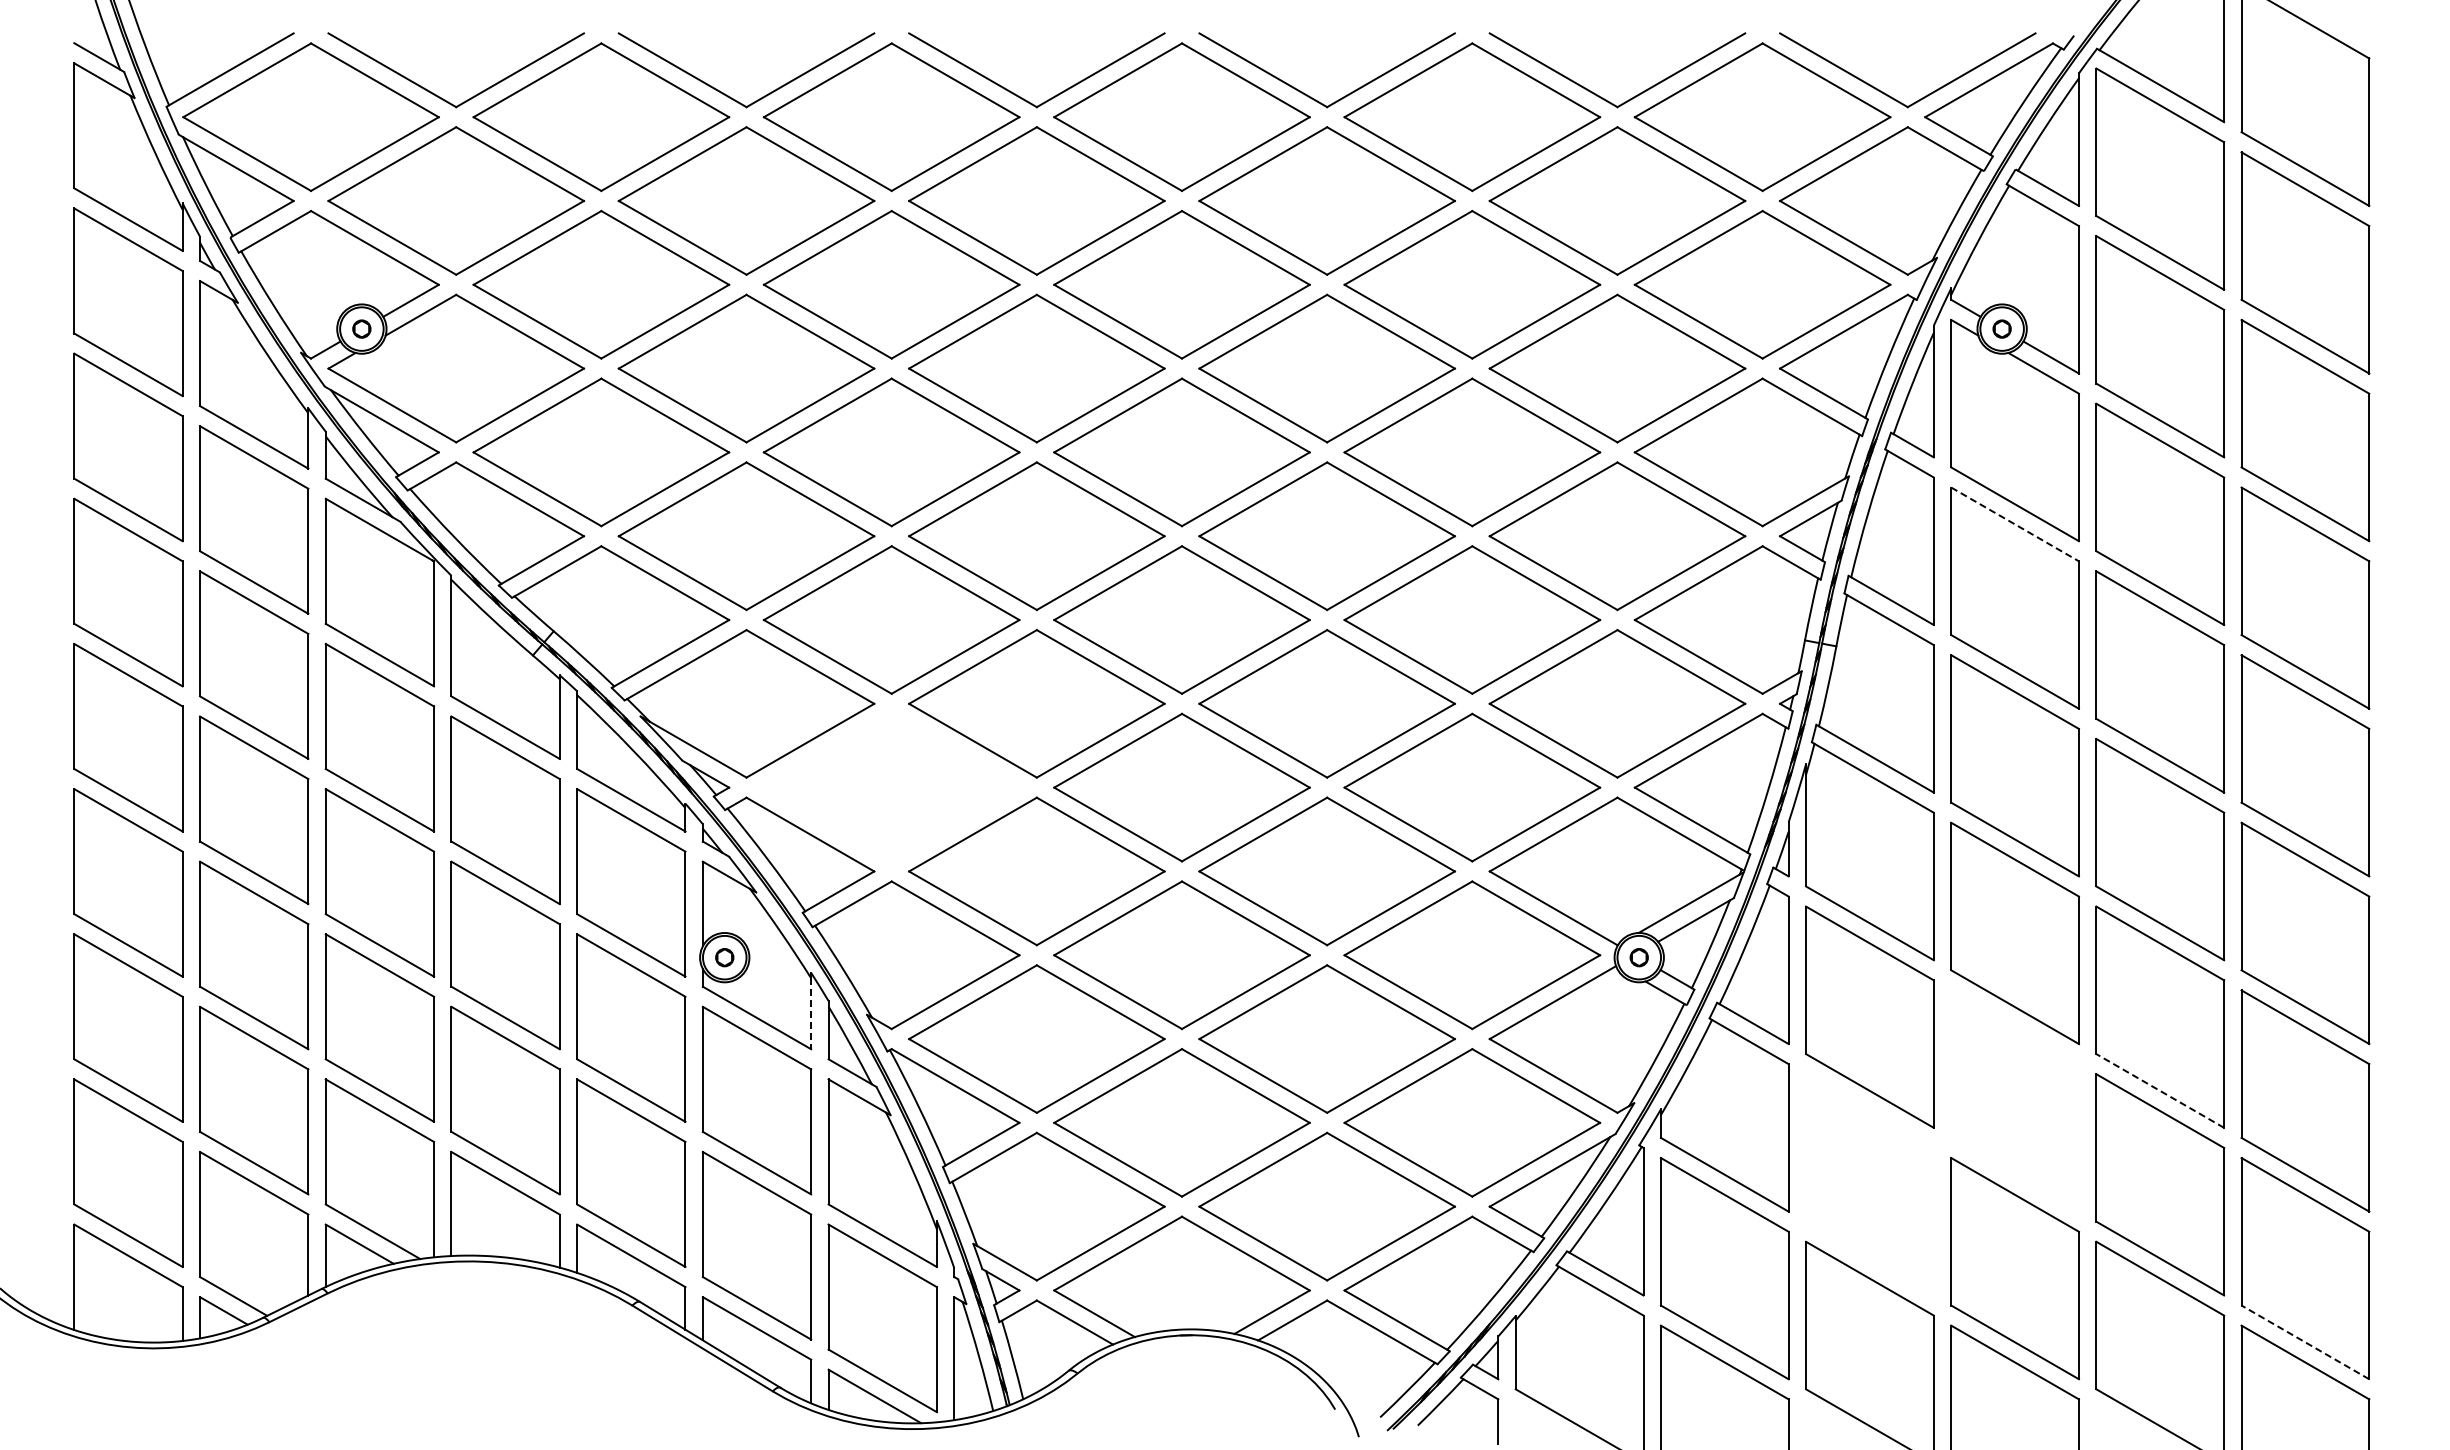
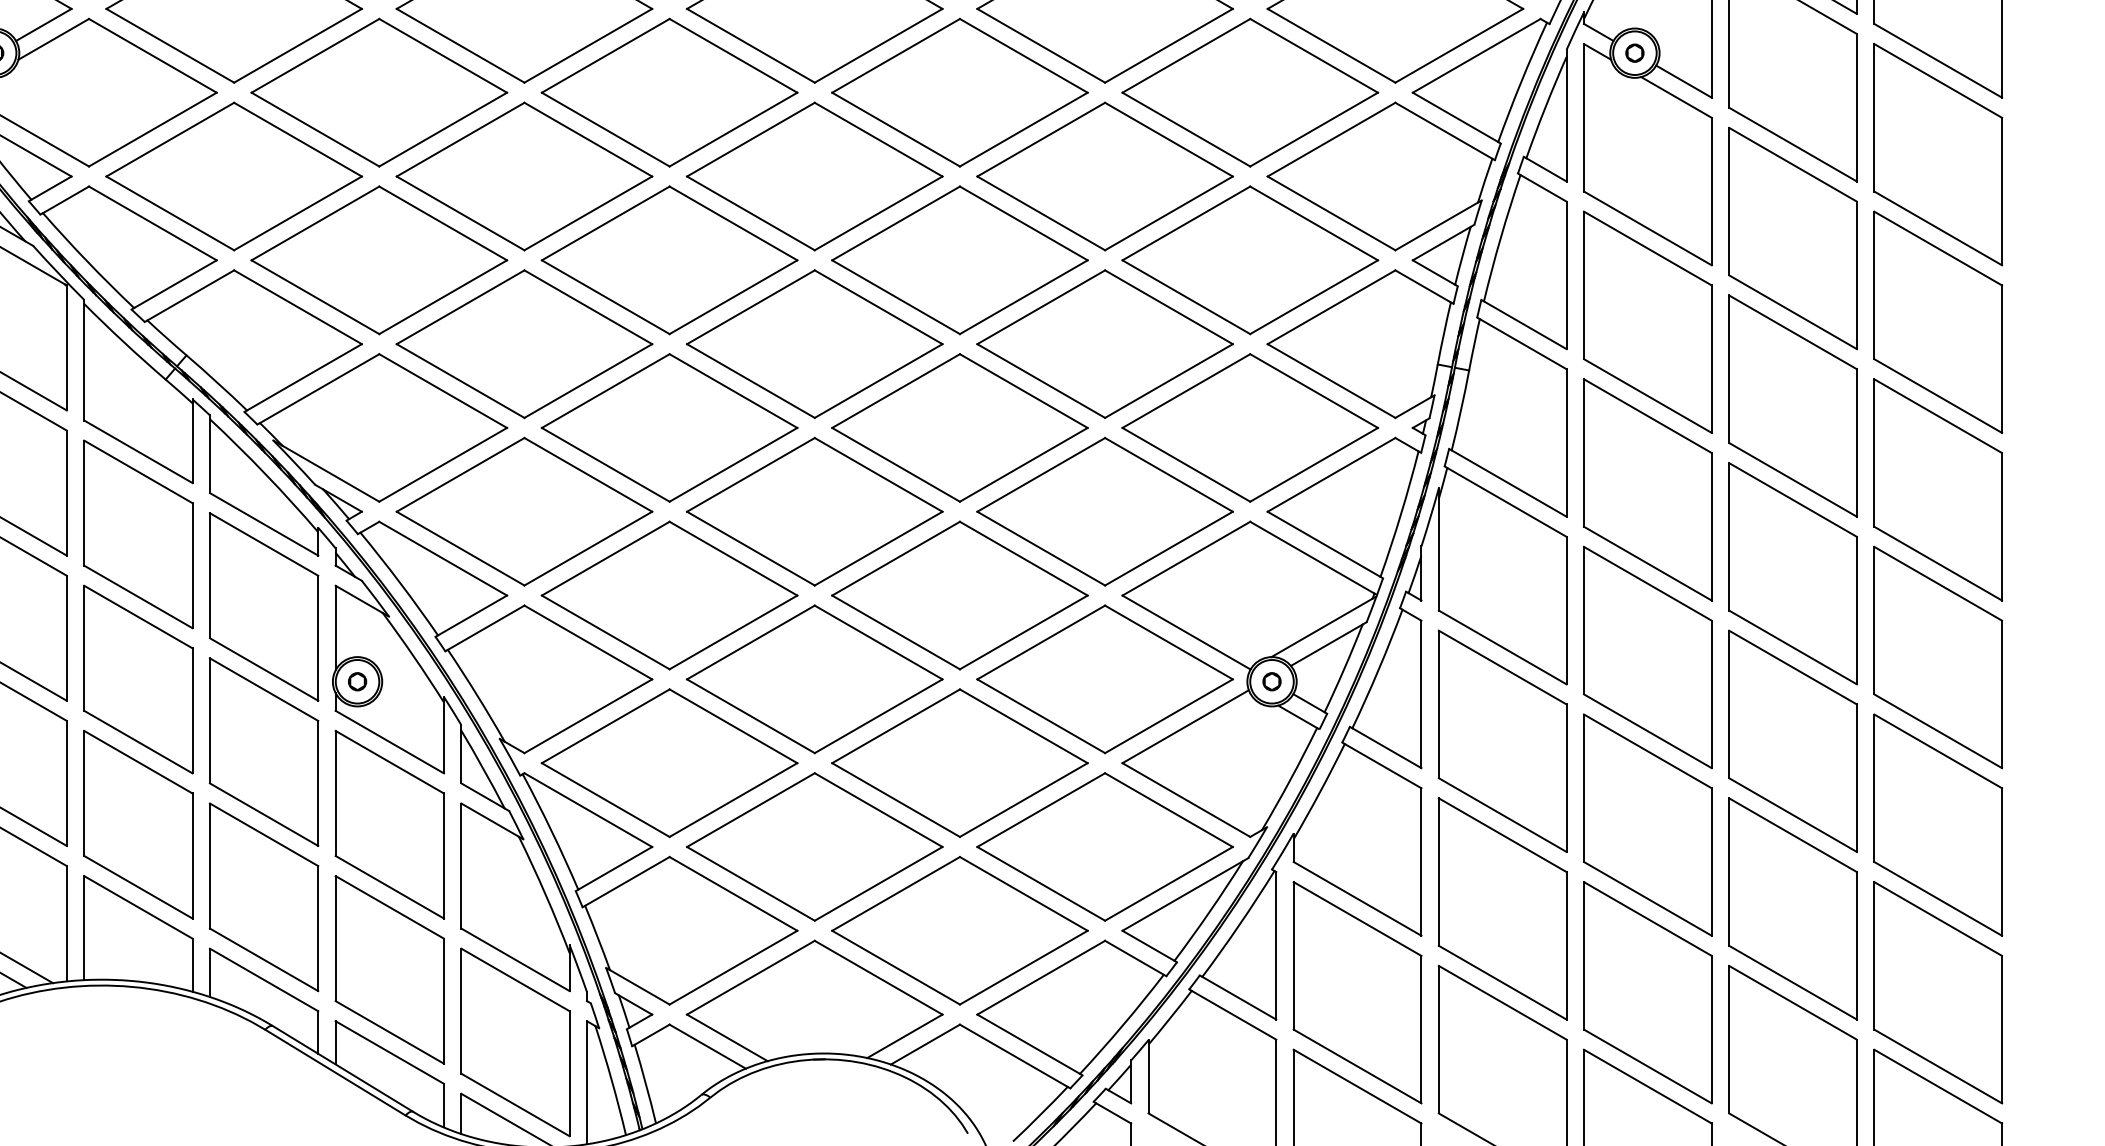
line: (2015, 524) -> (1648, 248), dashed -> solid
part: (891, 787) -> (524, 511), added
line: (811, 1014) -> (444, 738), dashed -> solid
line: (2160, 1090) -> (1793, 814), dashed -> solid
part: (2014, 1100) -> (1647, 824), added
part: (1869, 1184) -> (1502, 908), added
line: (2305, 1342) -> (1938, 1066), dashed -> solid

